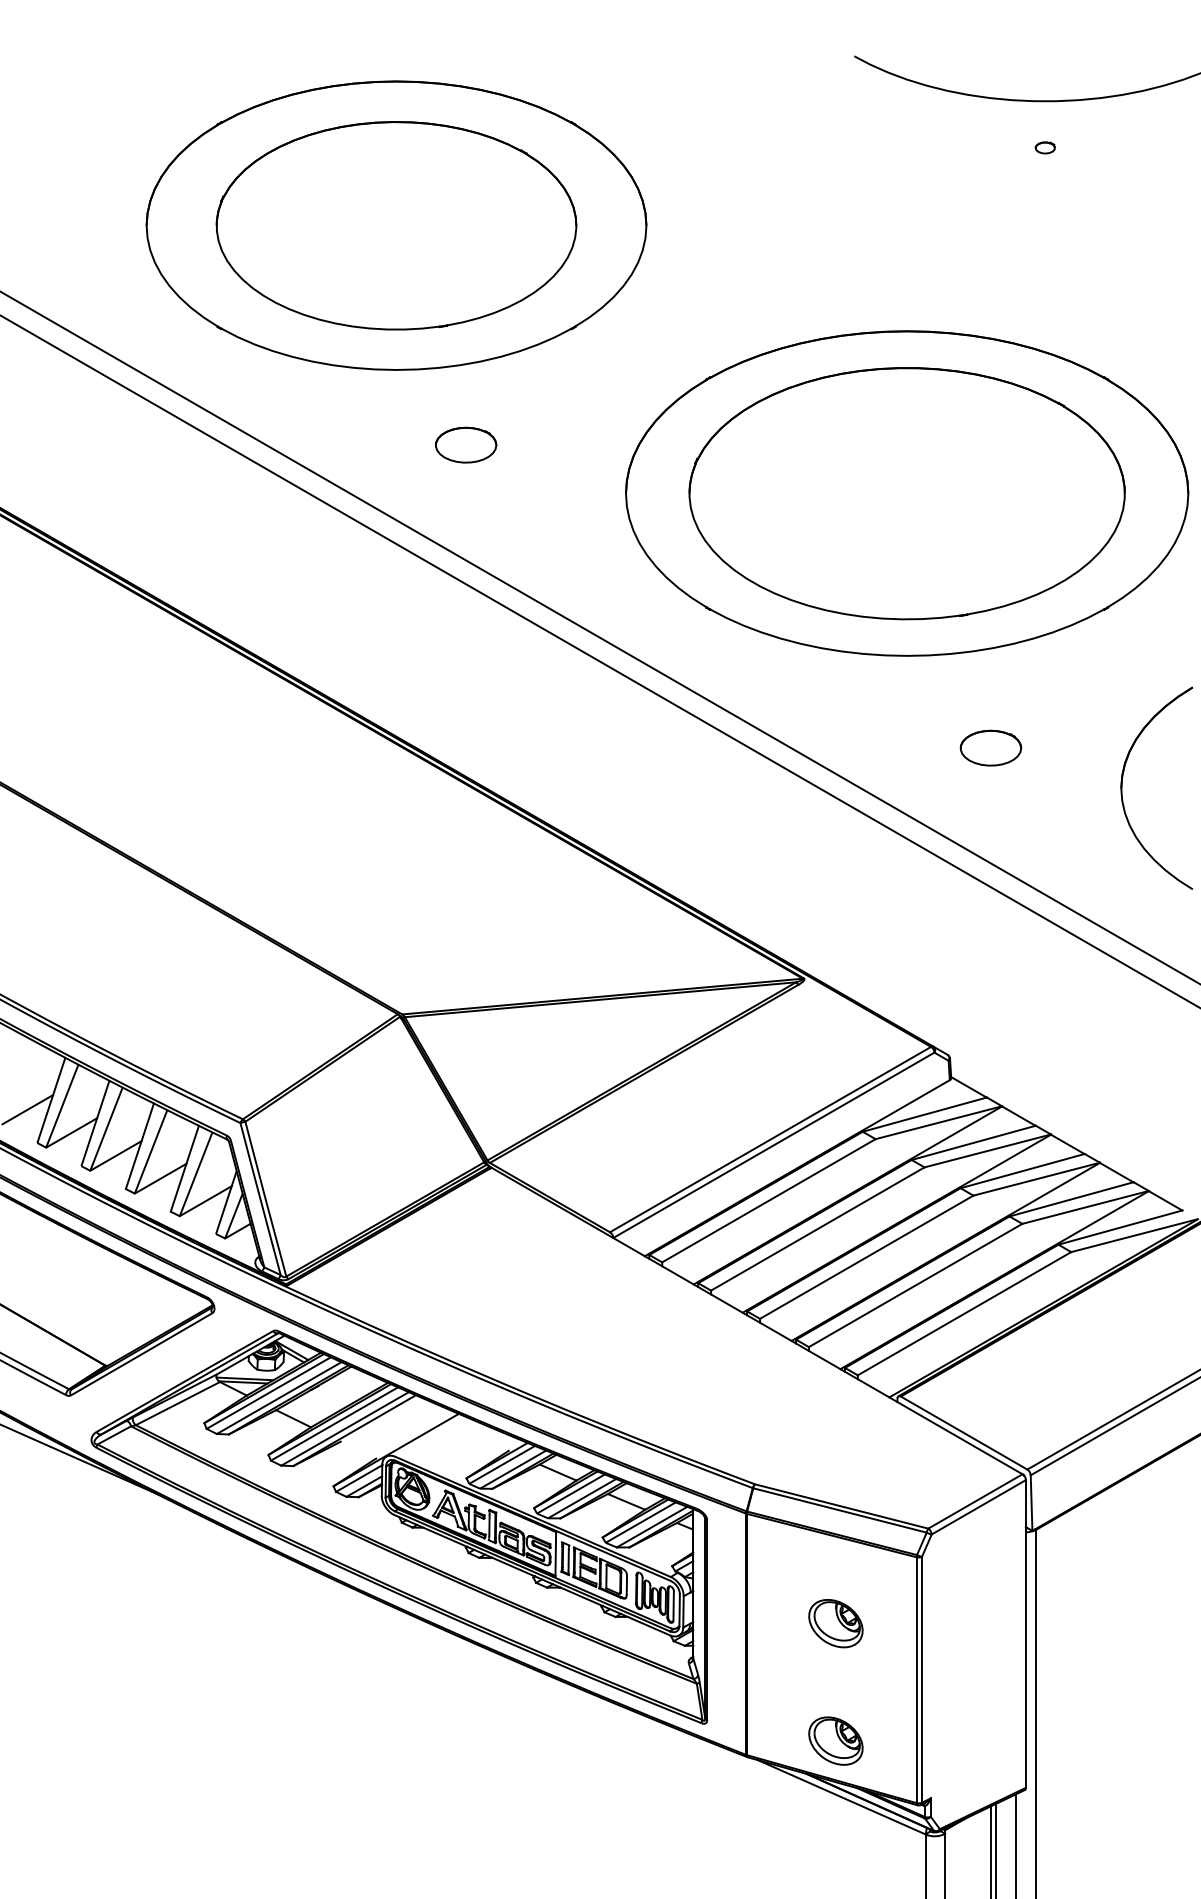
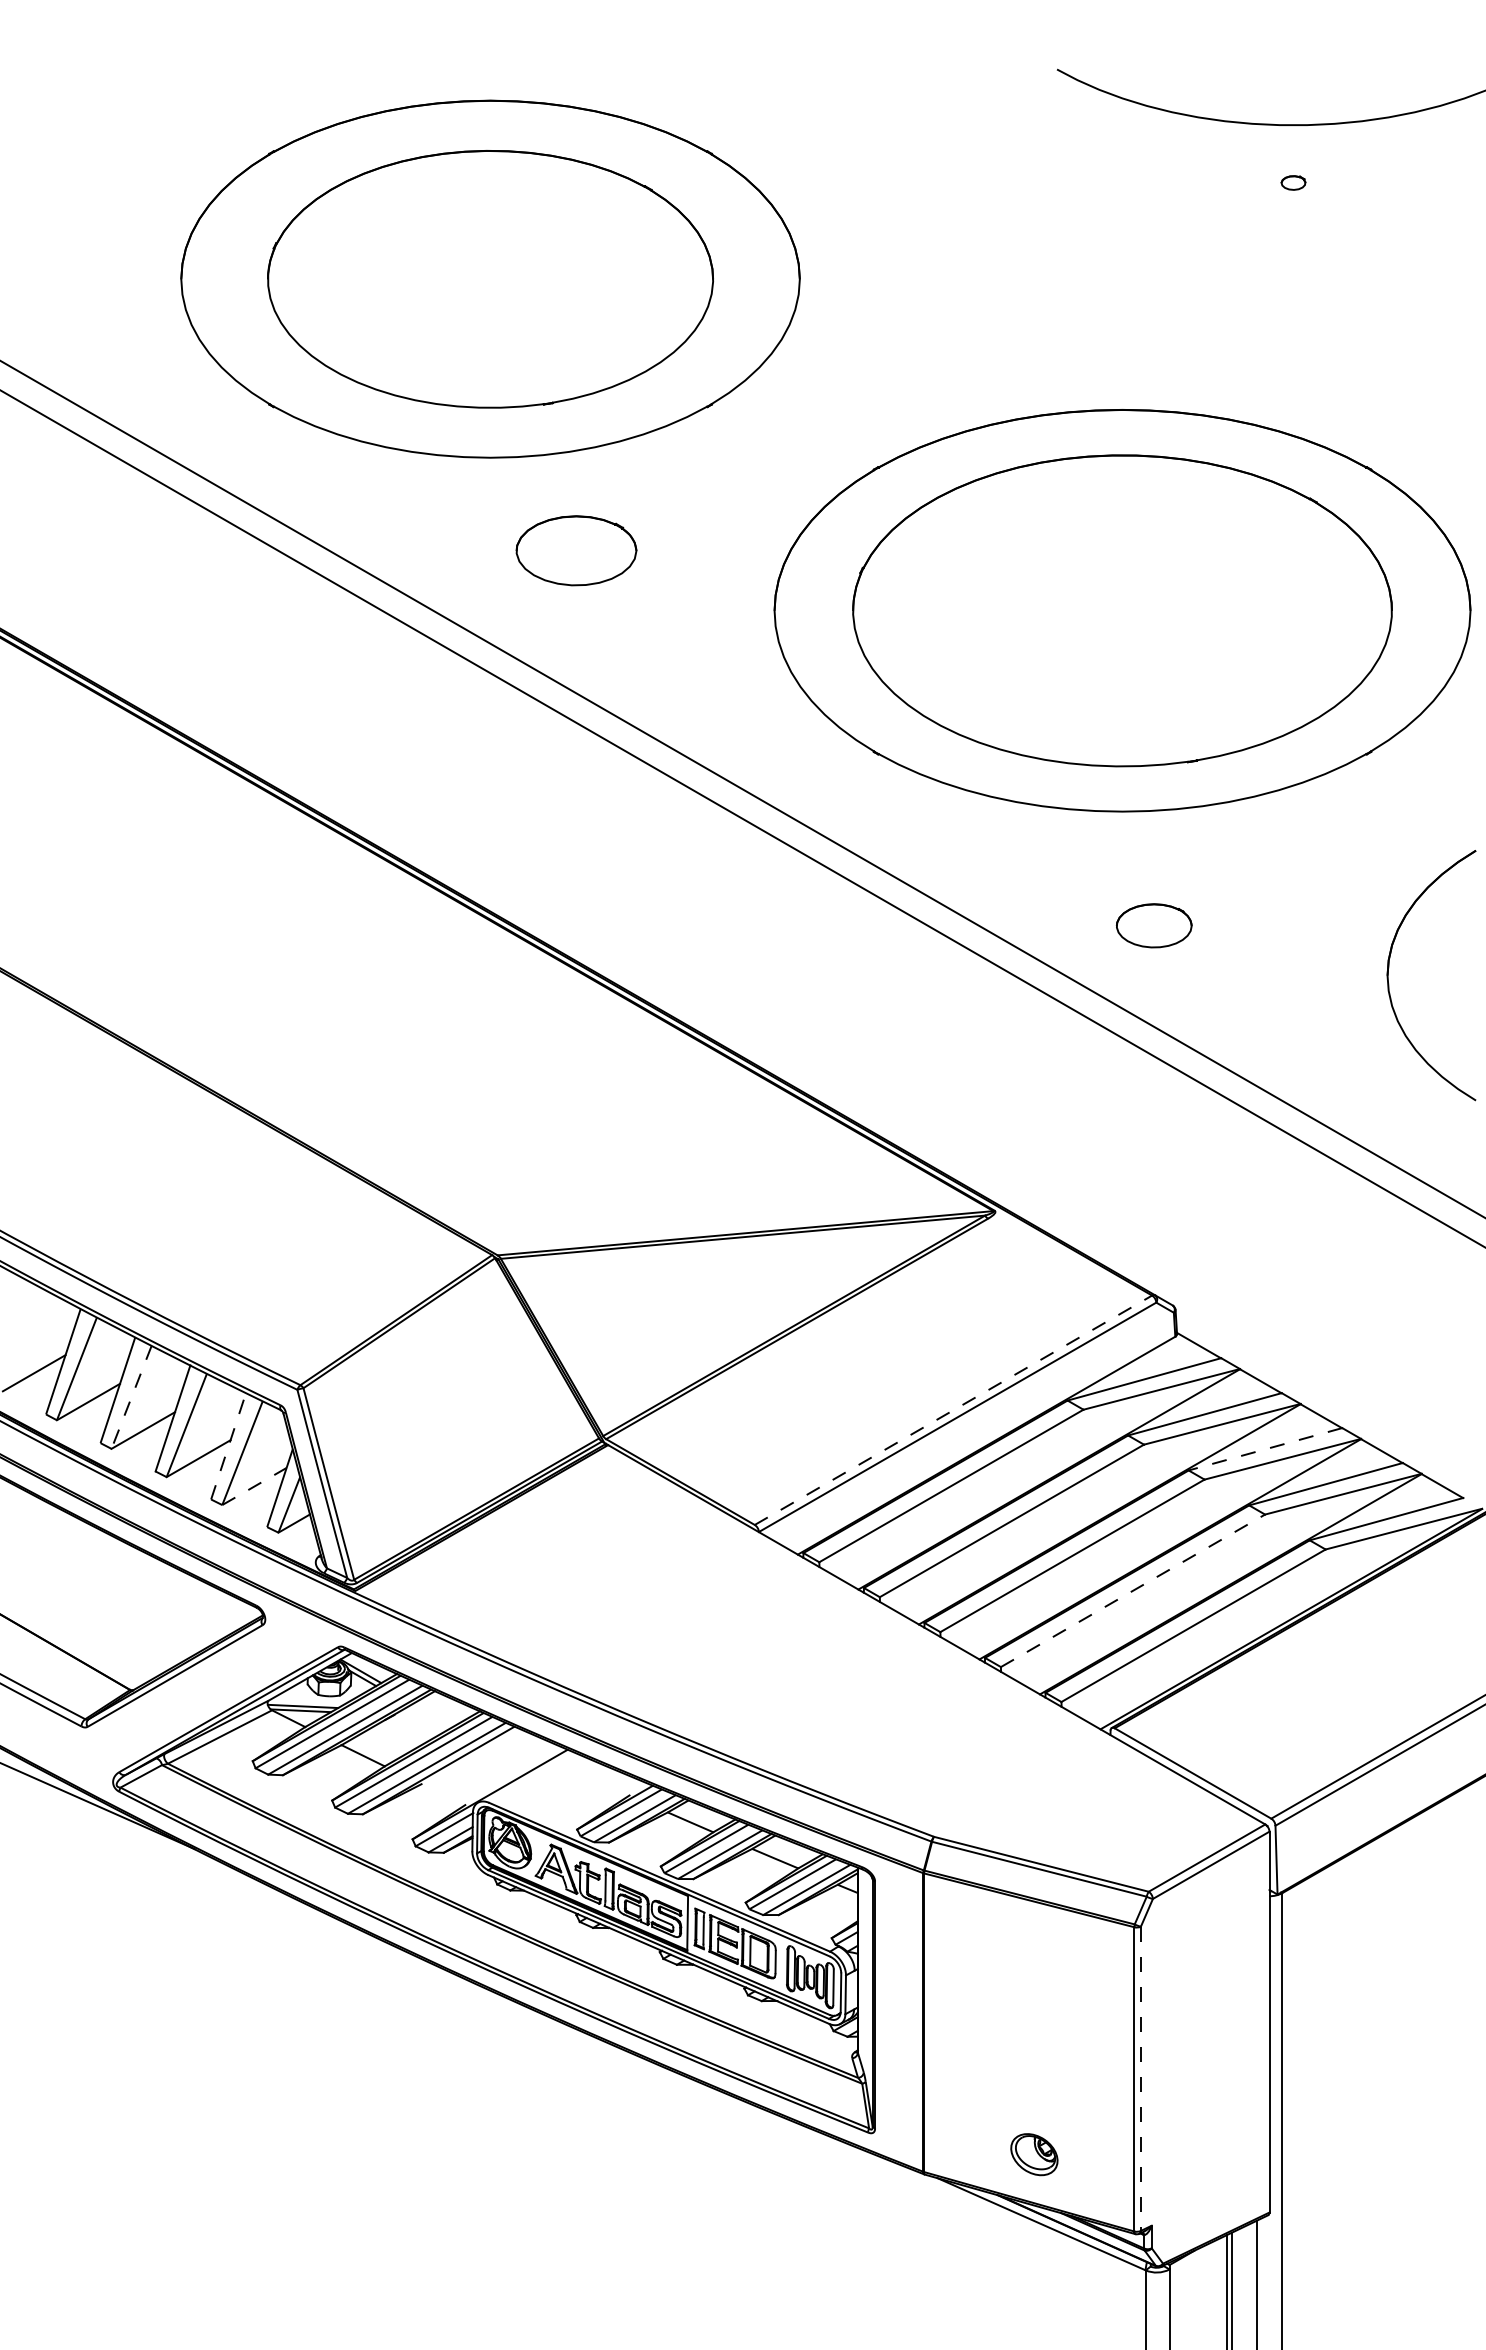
part: (465, 444) -> (576, 550), size x1.6
part: (991, 747) -> (1154, 925), moved
line: (107, 1128) -> (132, 1396), solid -> dashed
line: (770, 1139) -> (953, 1410), solid -> dashed
line: (184, 1168) -> (228, 1446), solid -> dashed
line: (1022, 1171) -> (1265, 1449), solid -> dashed
line: (205, 1201) -> (254, 1486), solid -> dashed
line: (916, 1285) -> (1133, 1590), solid -> dashed
part: (836, 1623) -> (1034, 2009), removed
line: (921, 1680) -> (1140, 2079), solid -> dashed
part: (836, 1740) -> (1034, 2154), size x0.7

